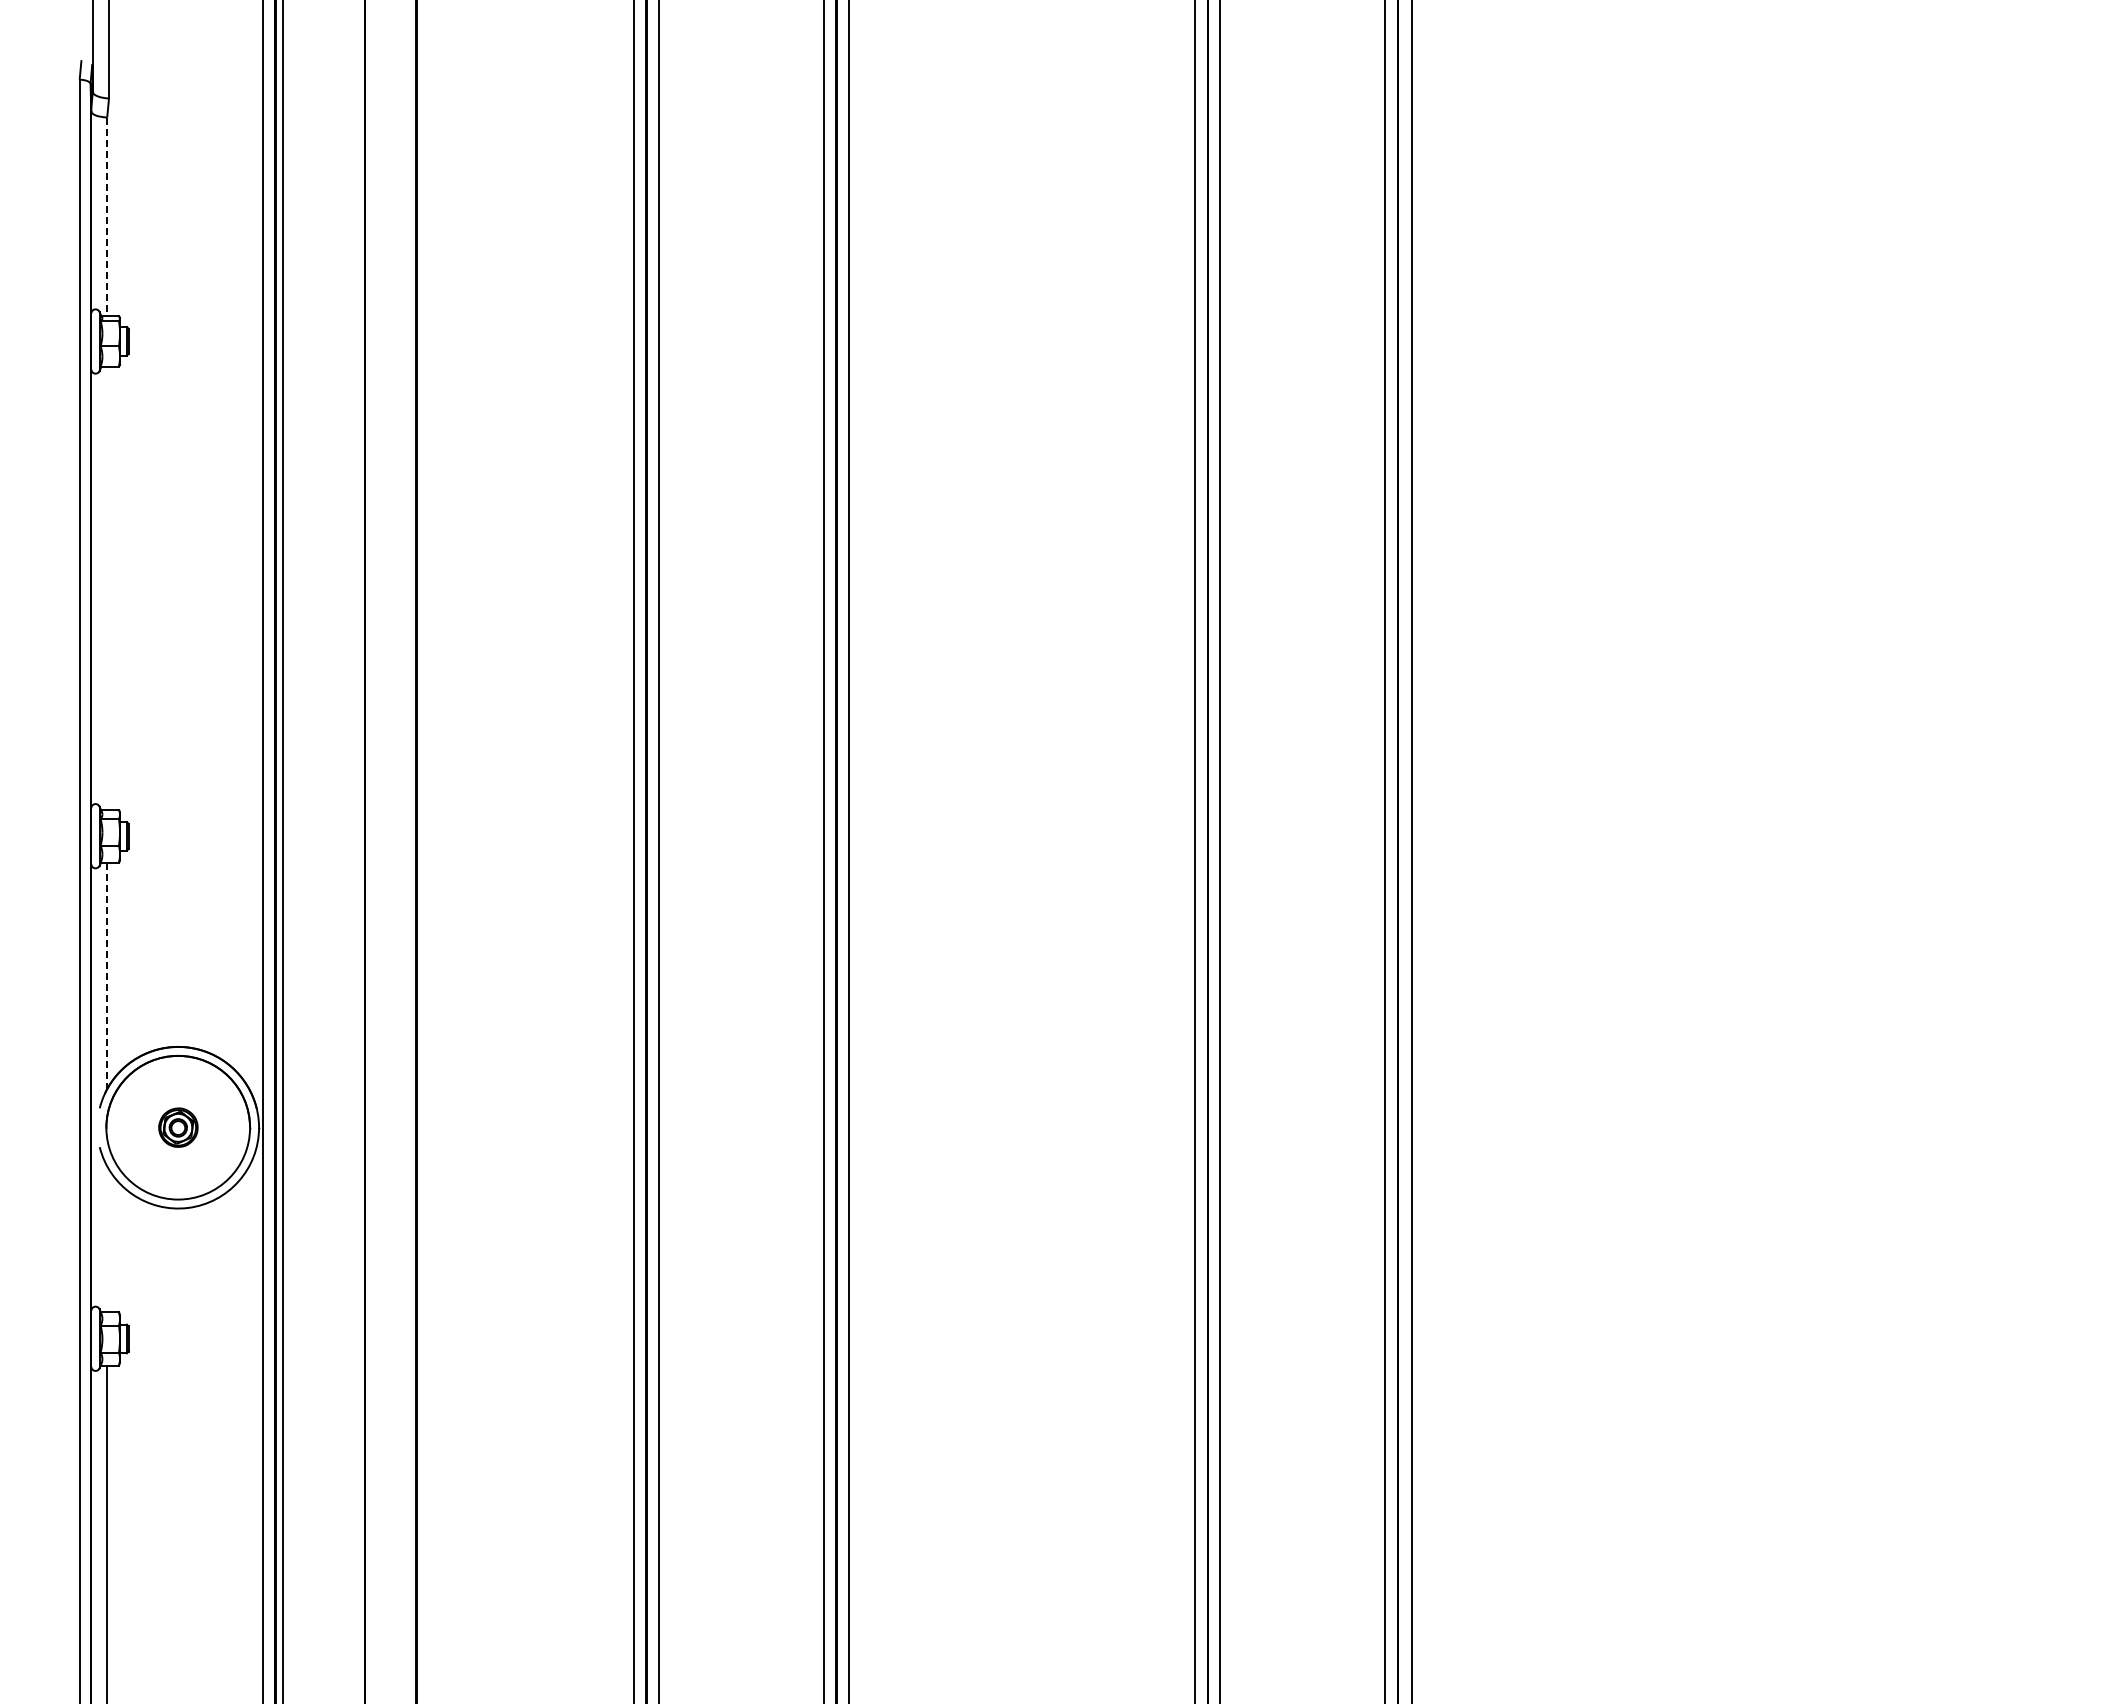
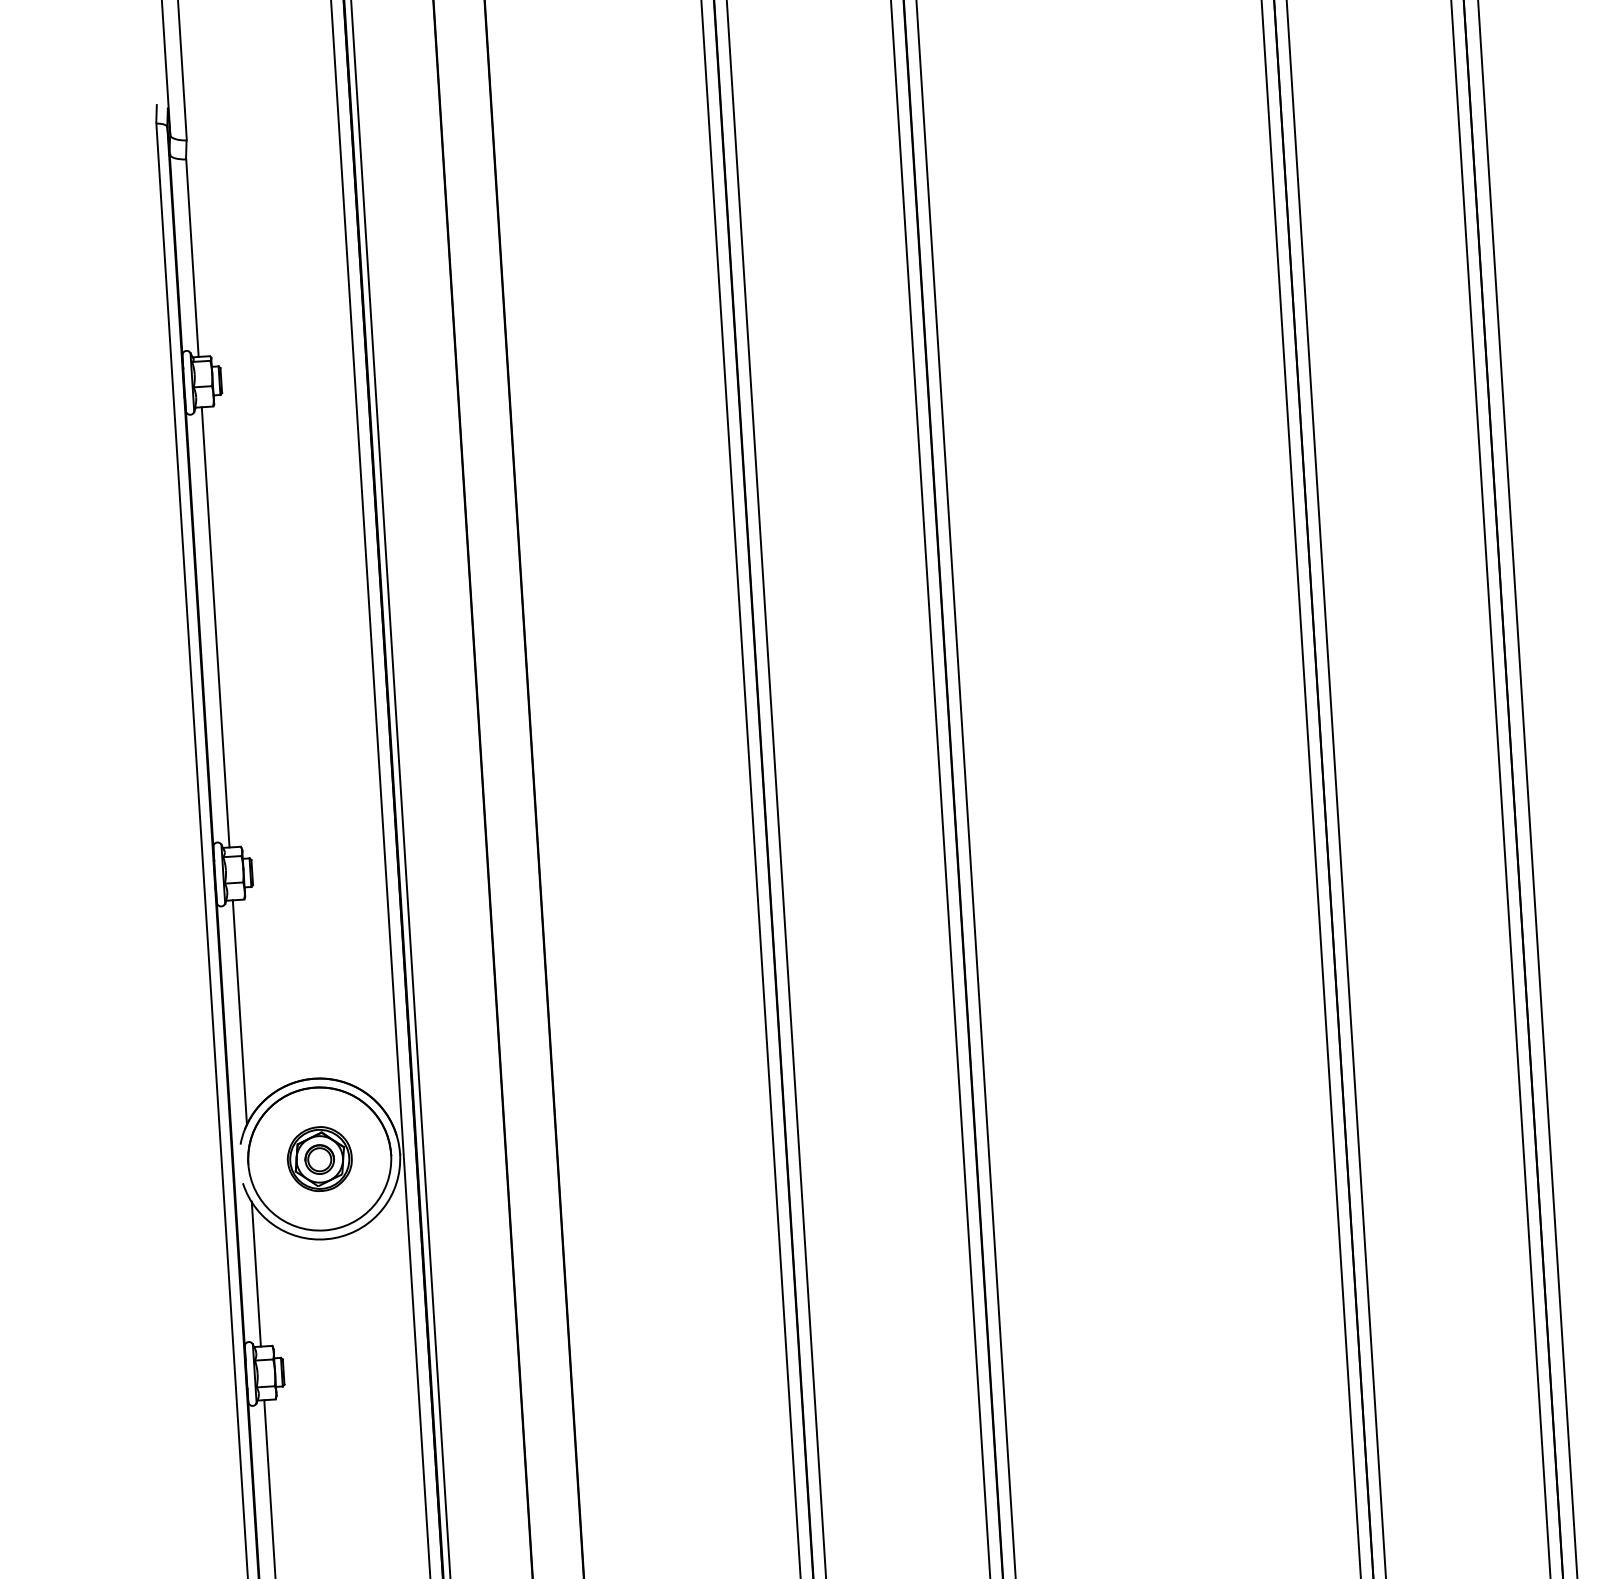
line: (107, 217) -> (192, 258), dashed -> solid
line: (107, 587) -> (215, 626), added
line: (107, 976) -> (239, 1013), dashed -> solid
part: (178, 1127) -> (319, 1158), size x1.67
line: (107, 1239) -> (256, 1274), added

